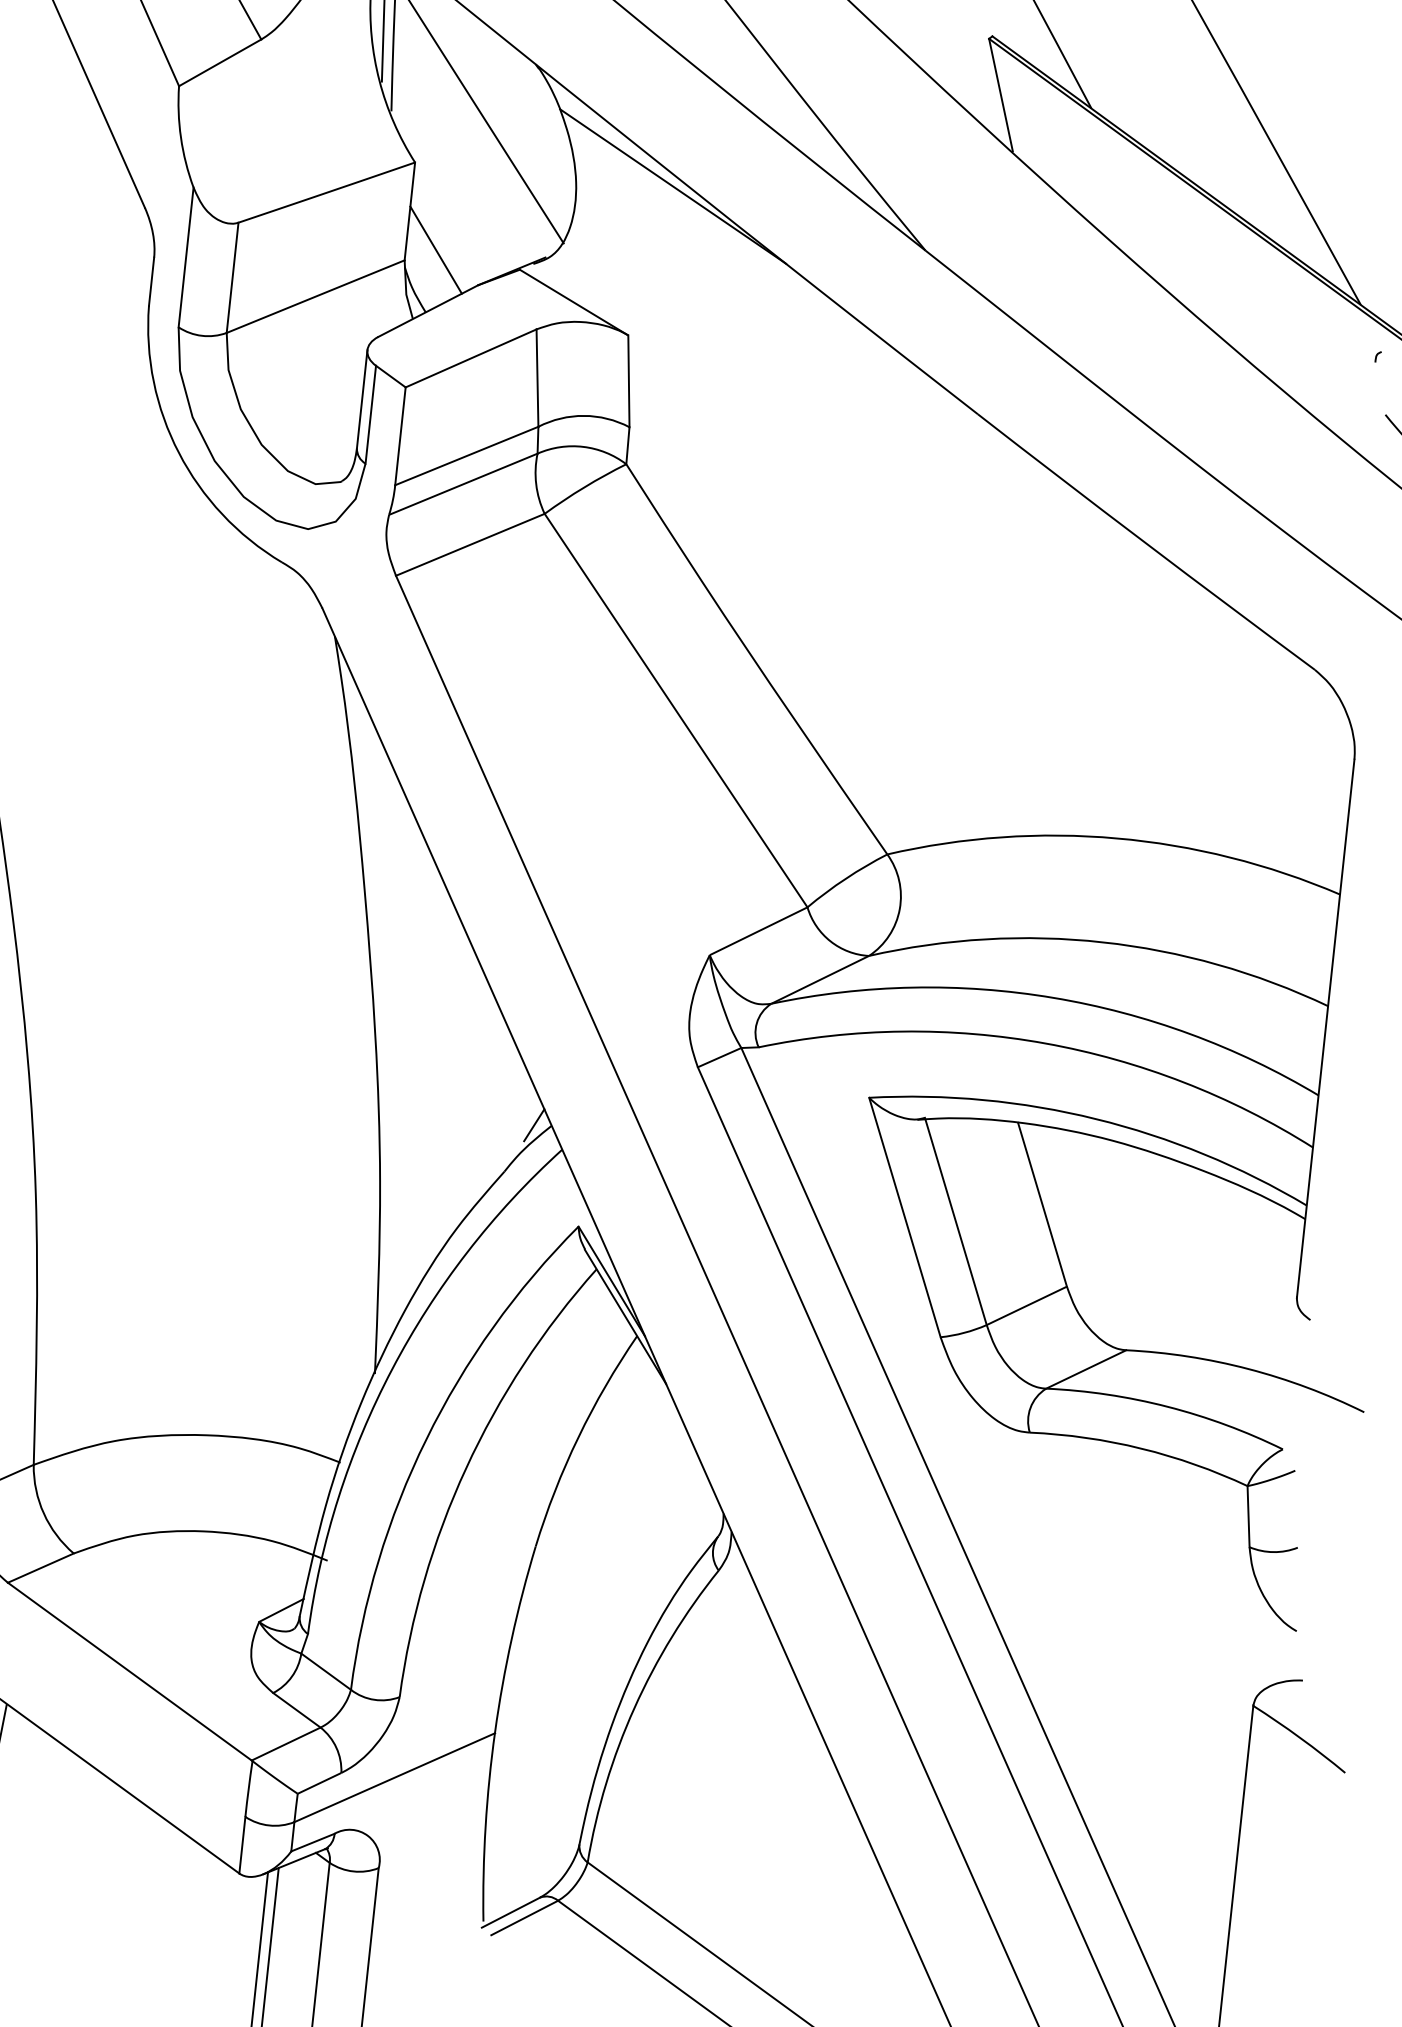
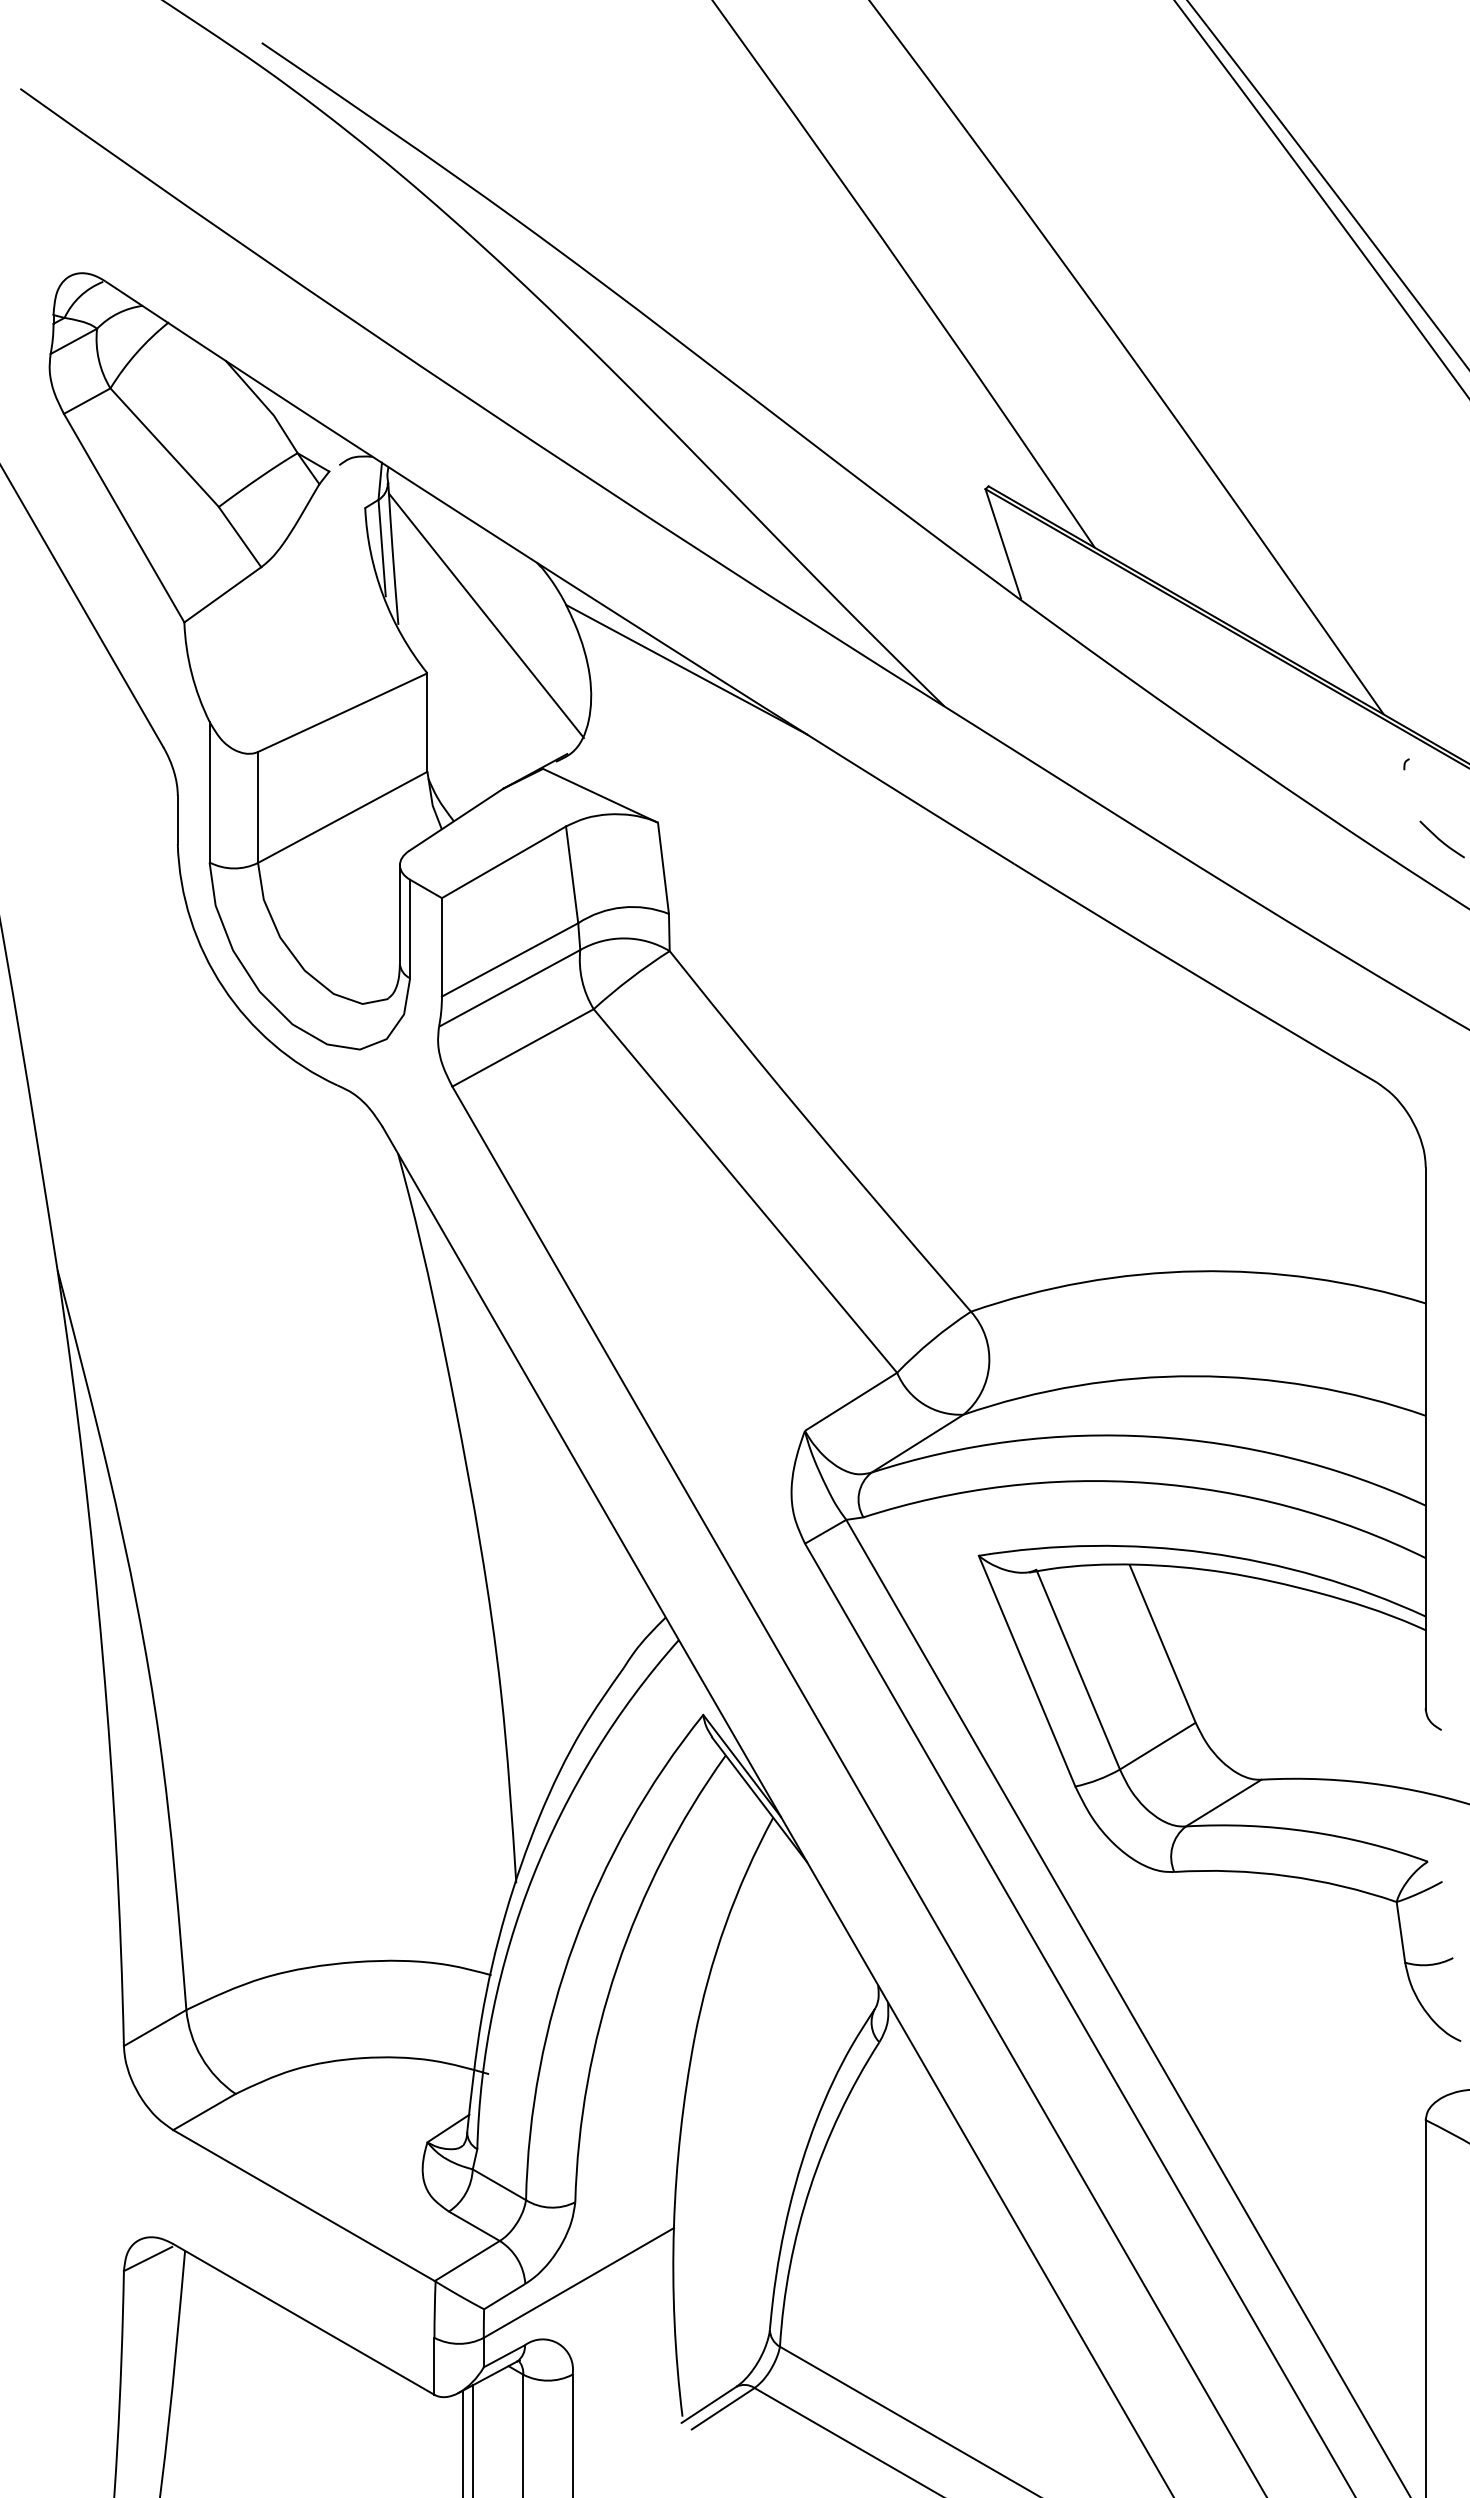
line: (436, 249) -> (457, 757), removed
line: (534, 1124) -> (648, 1618), removed

